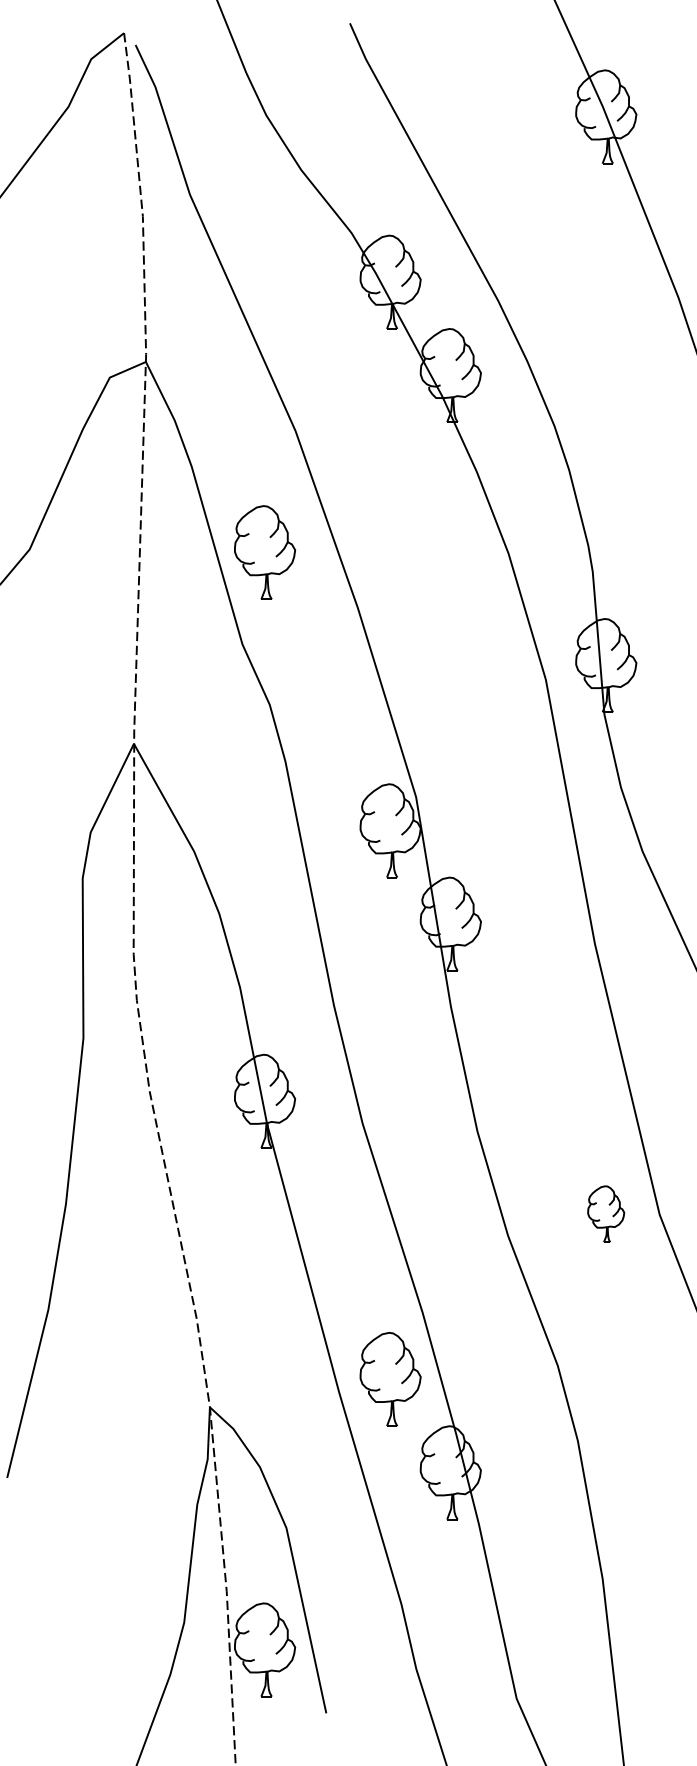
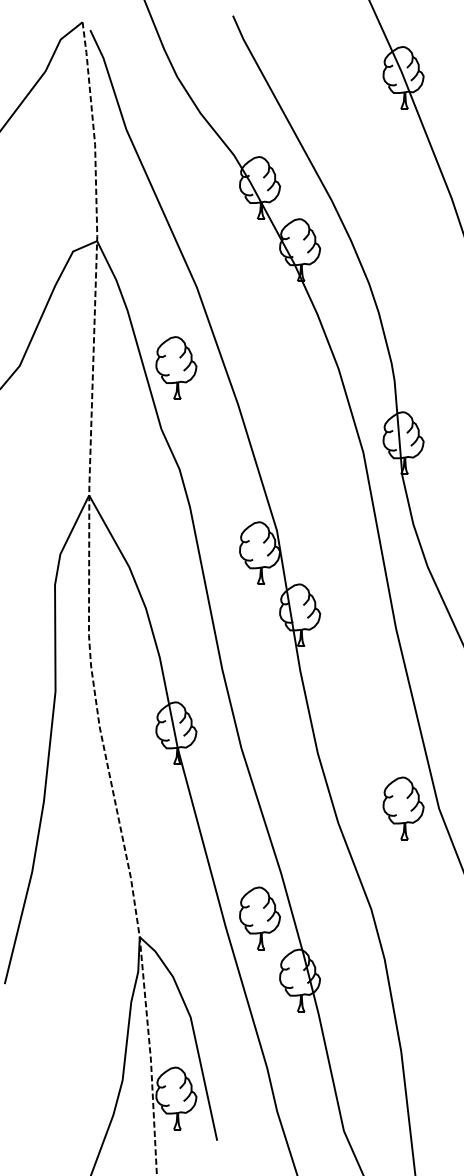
part: (606, 1214) -> (403, 808), size x1.67

